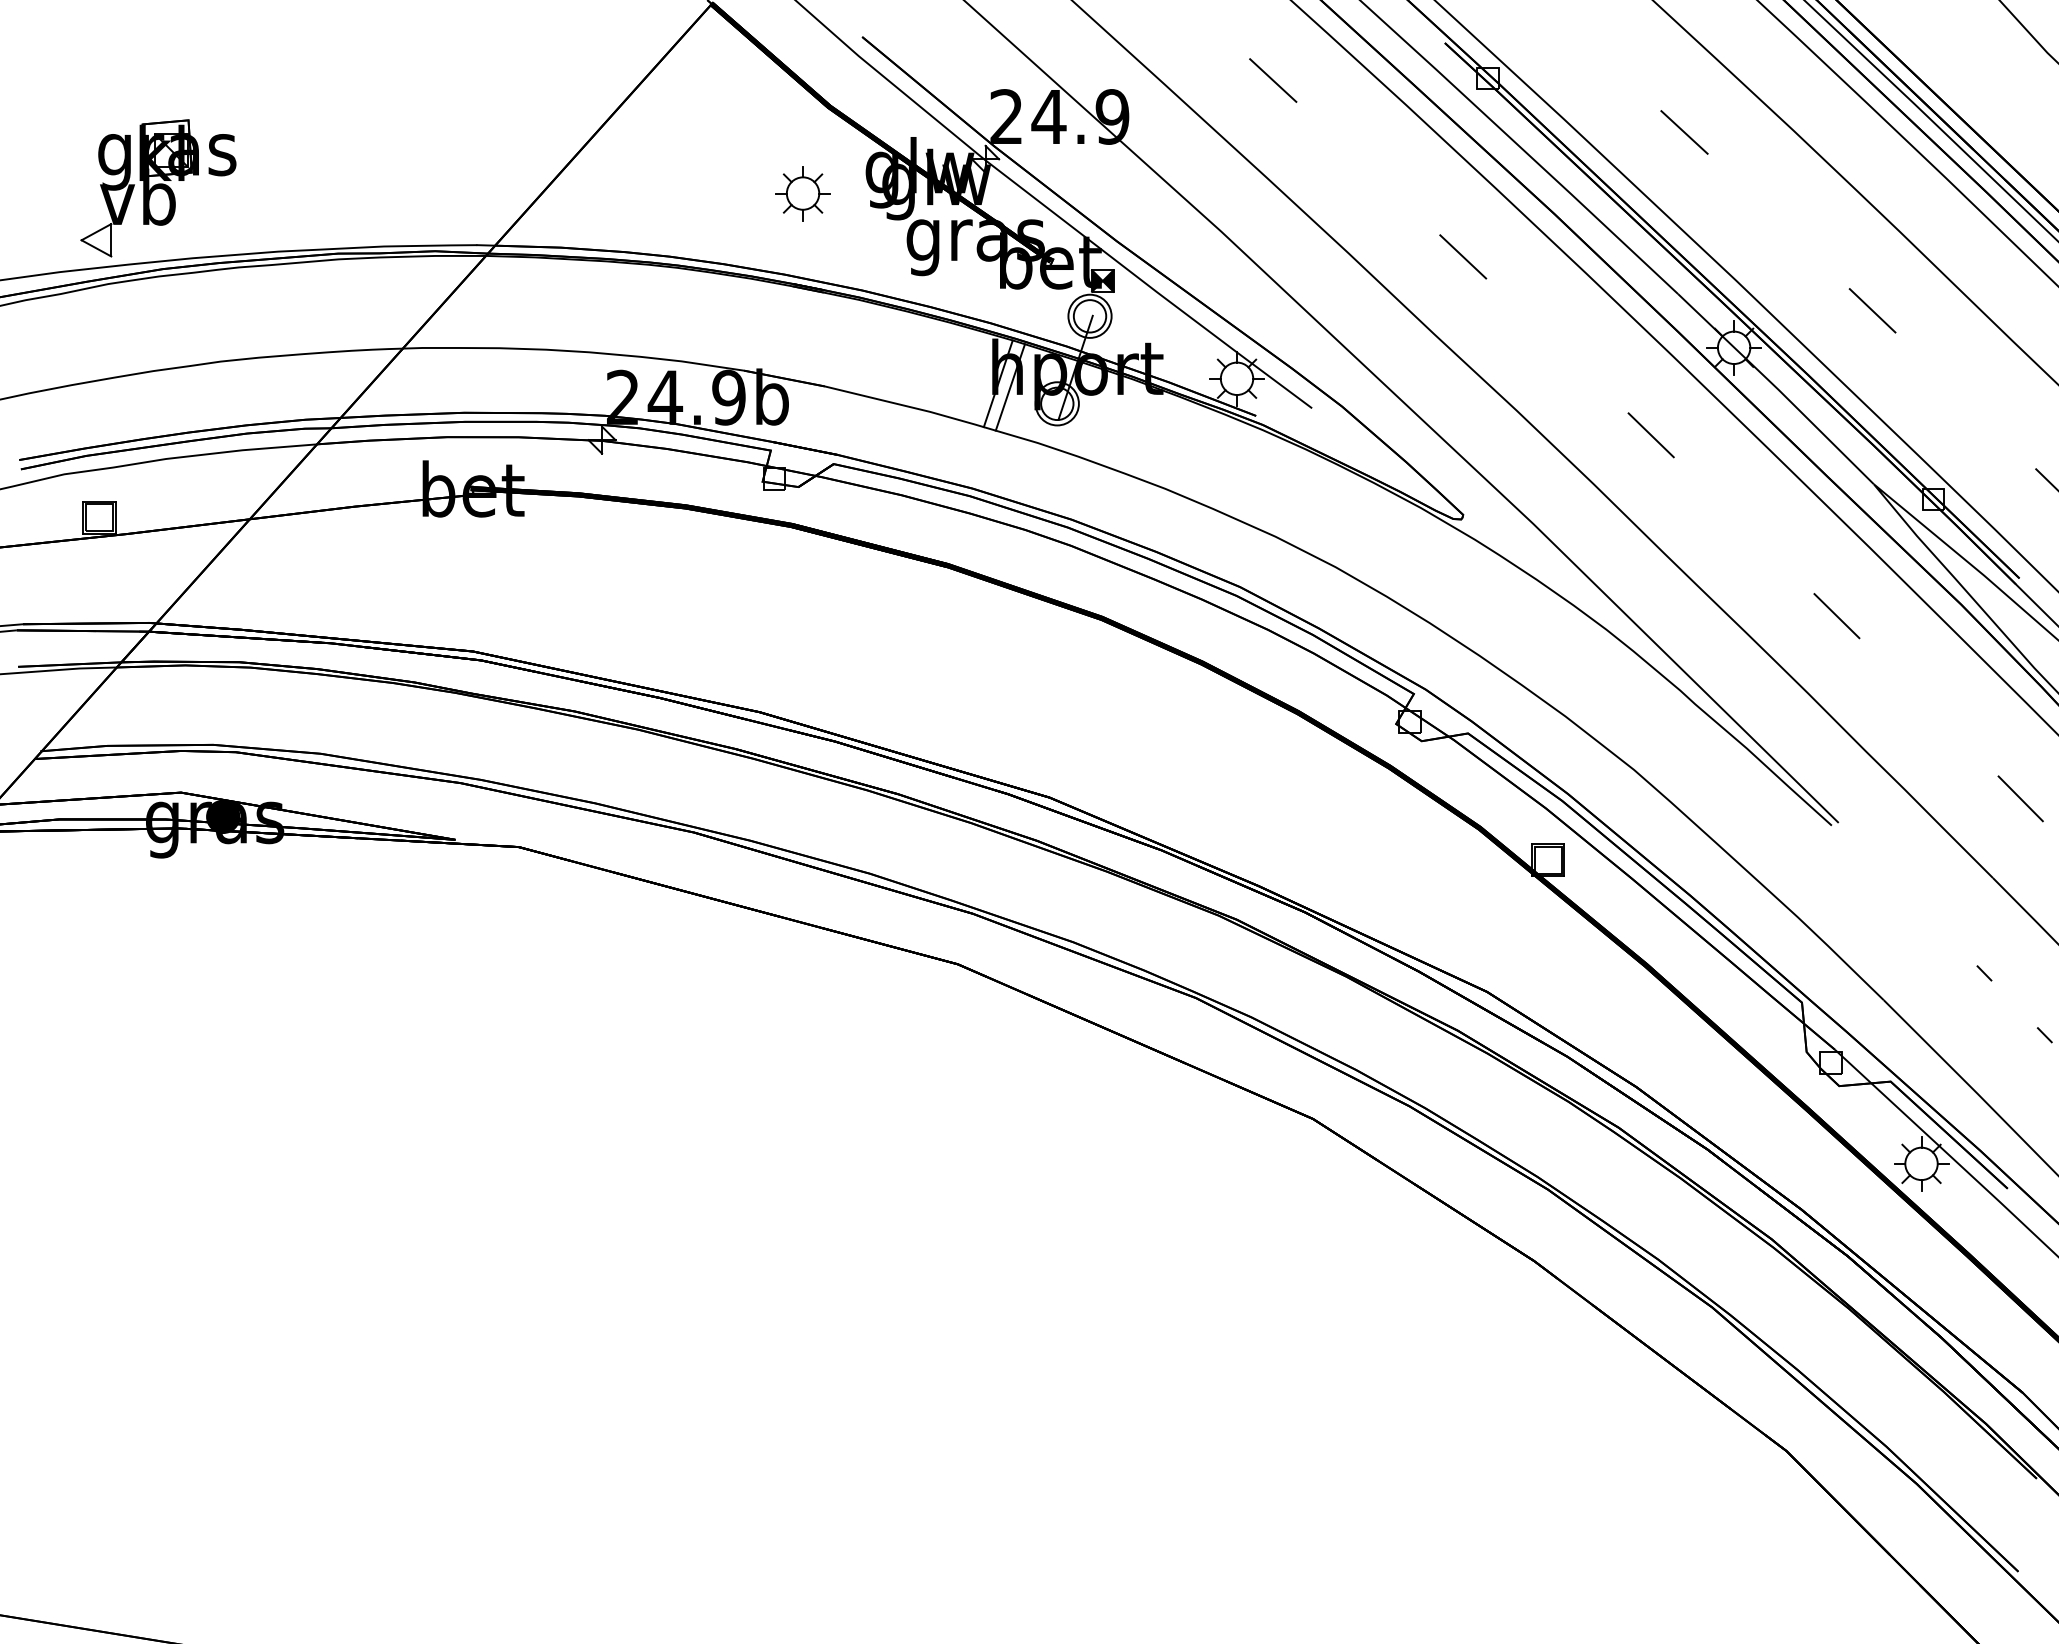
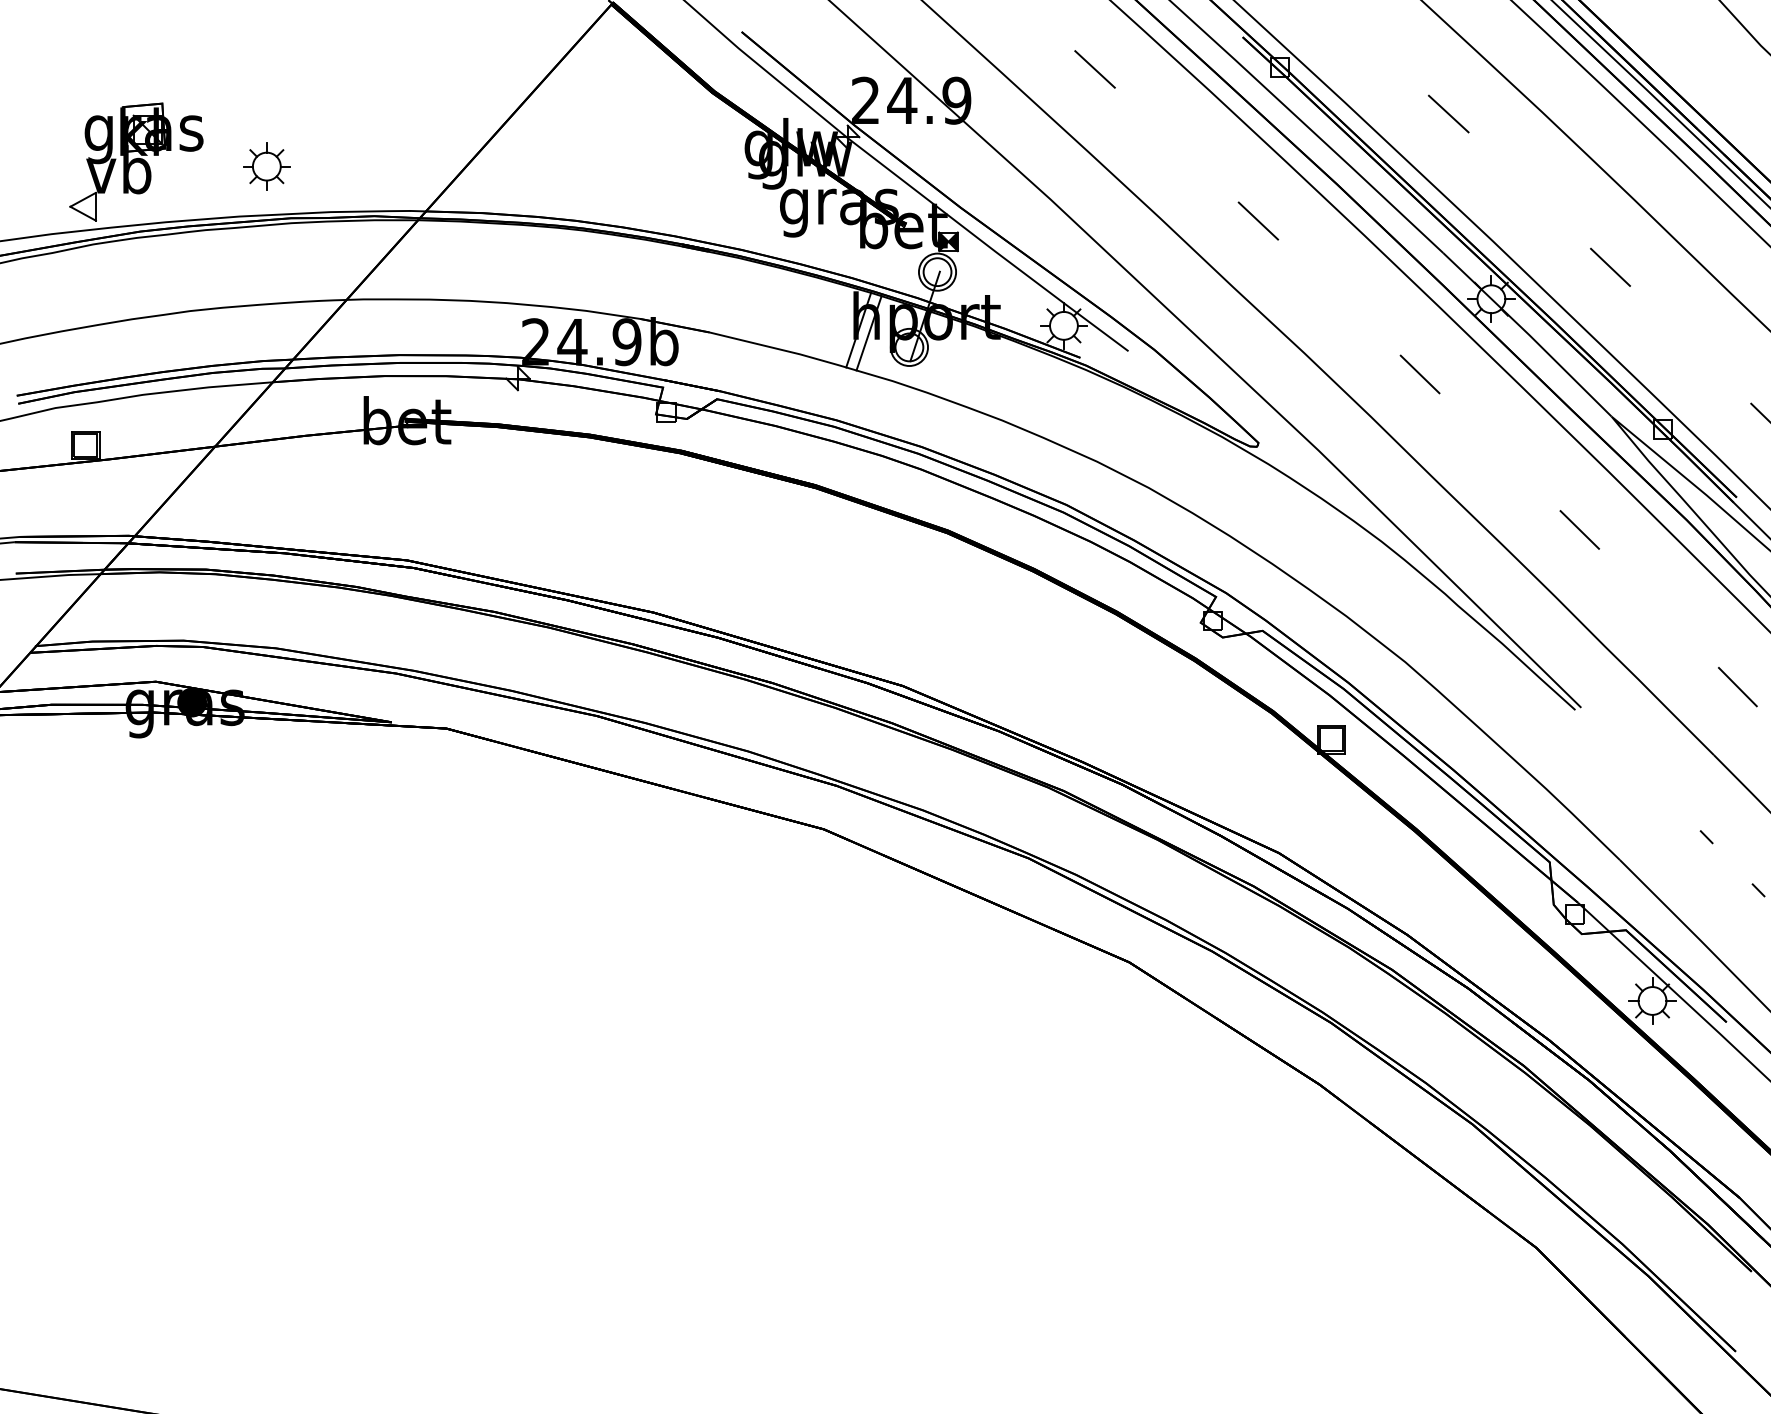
part: (802, 193) -> (266, 166), moved

